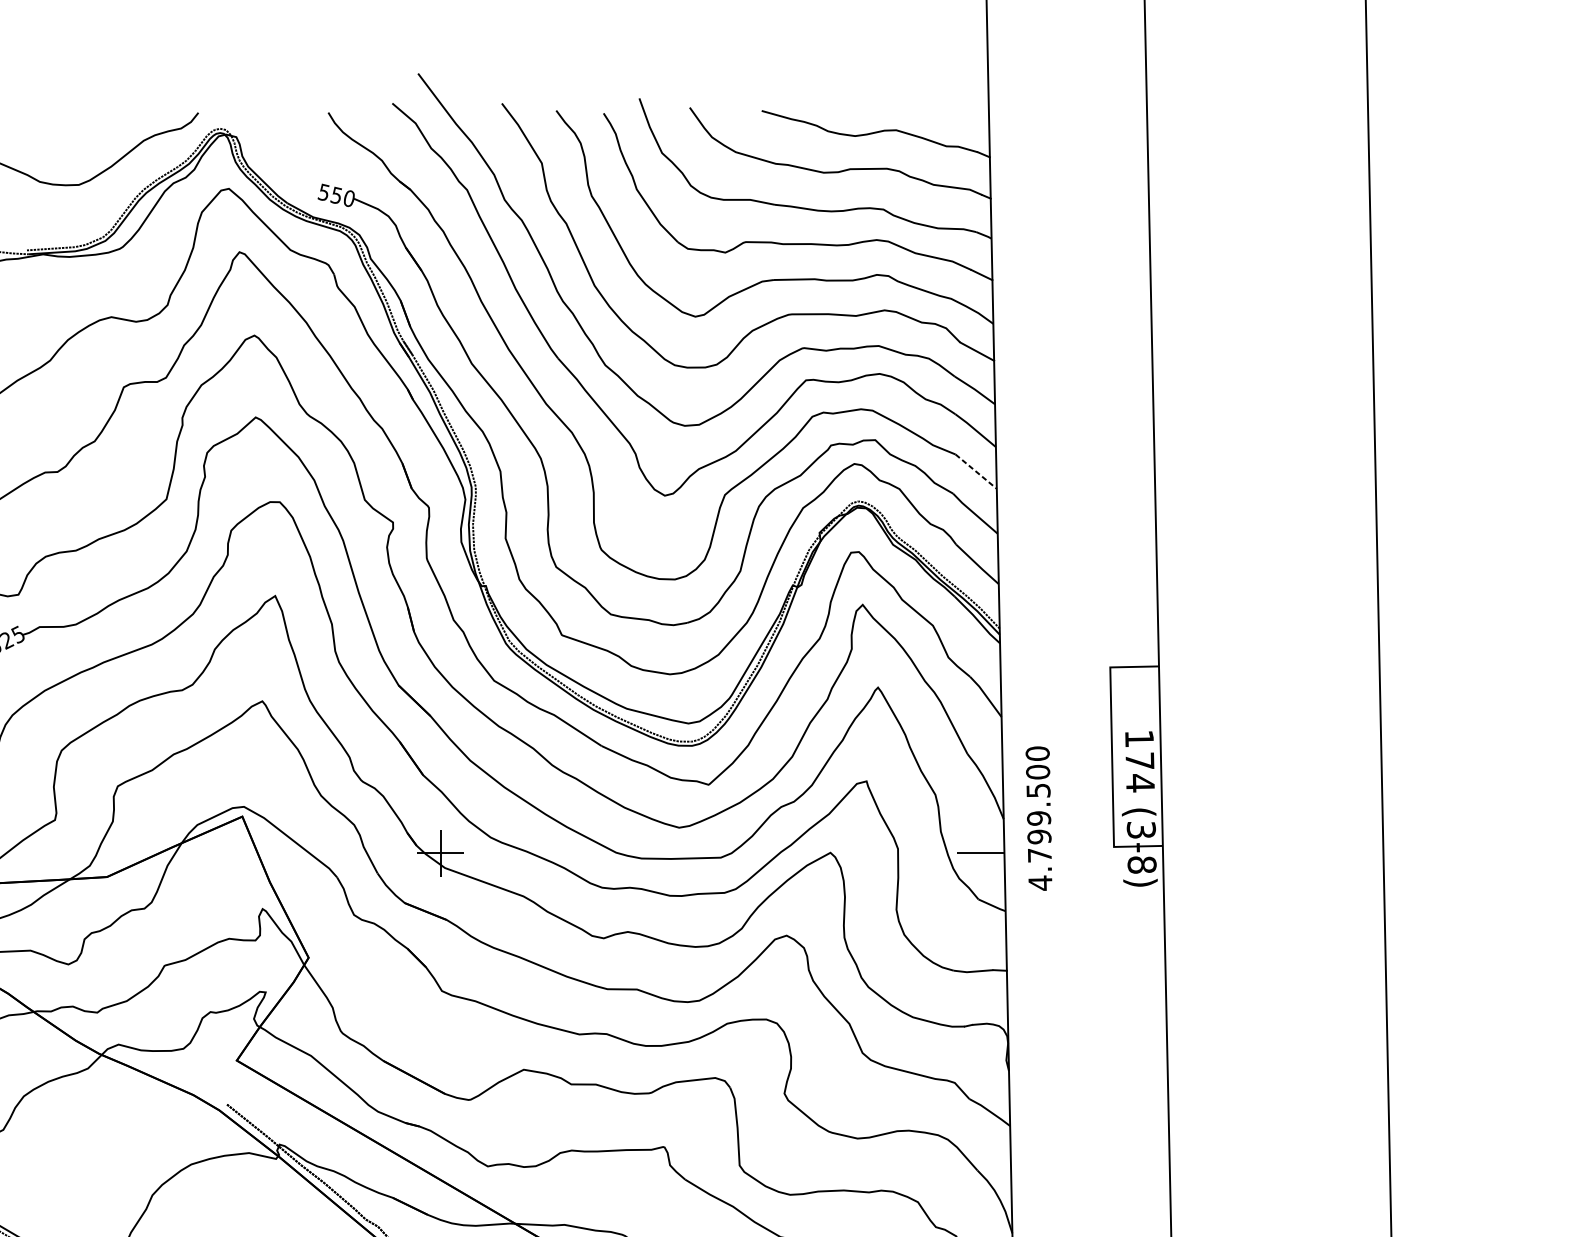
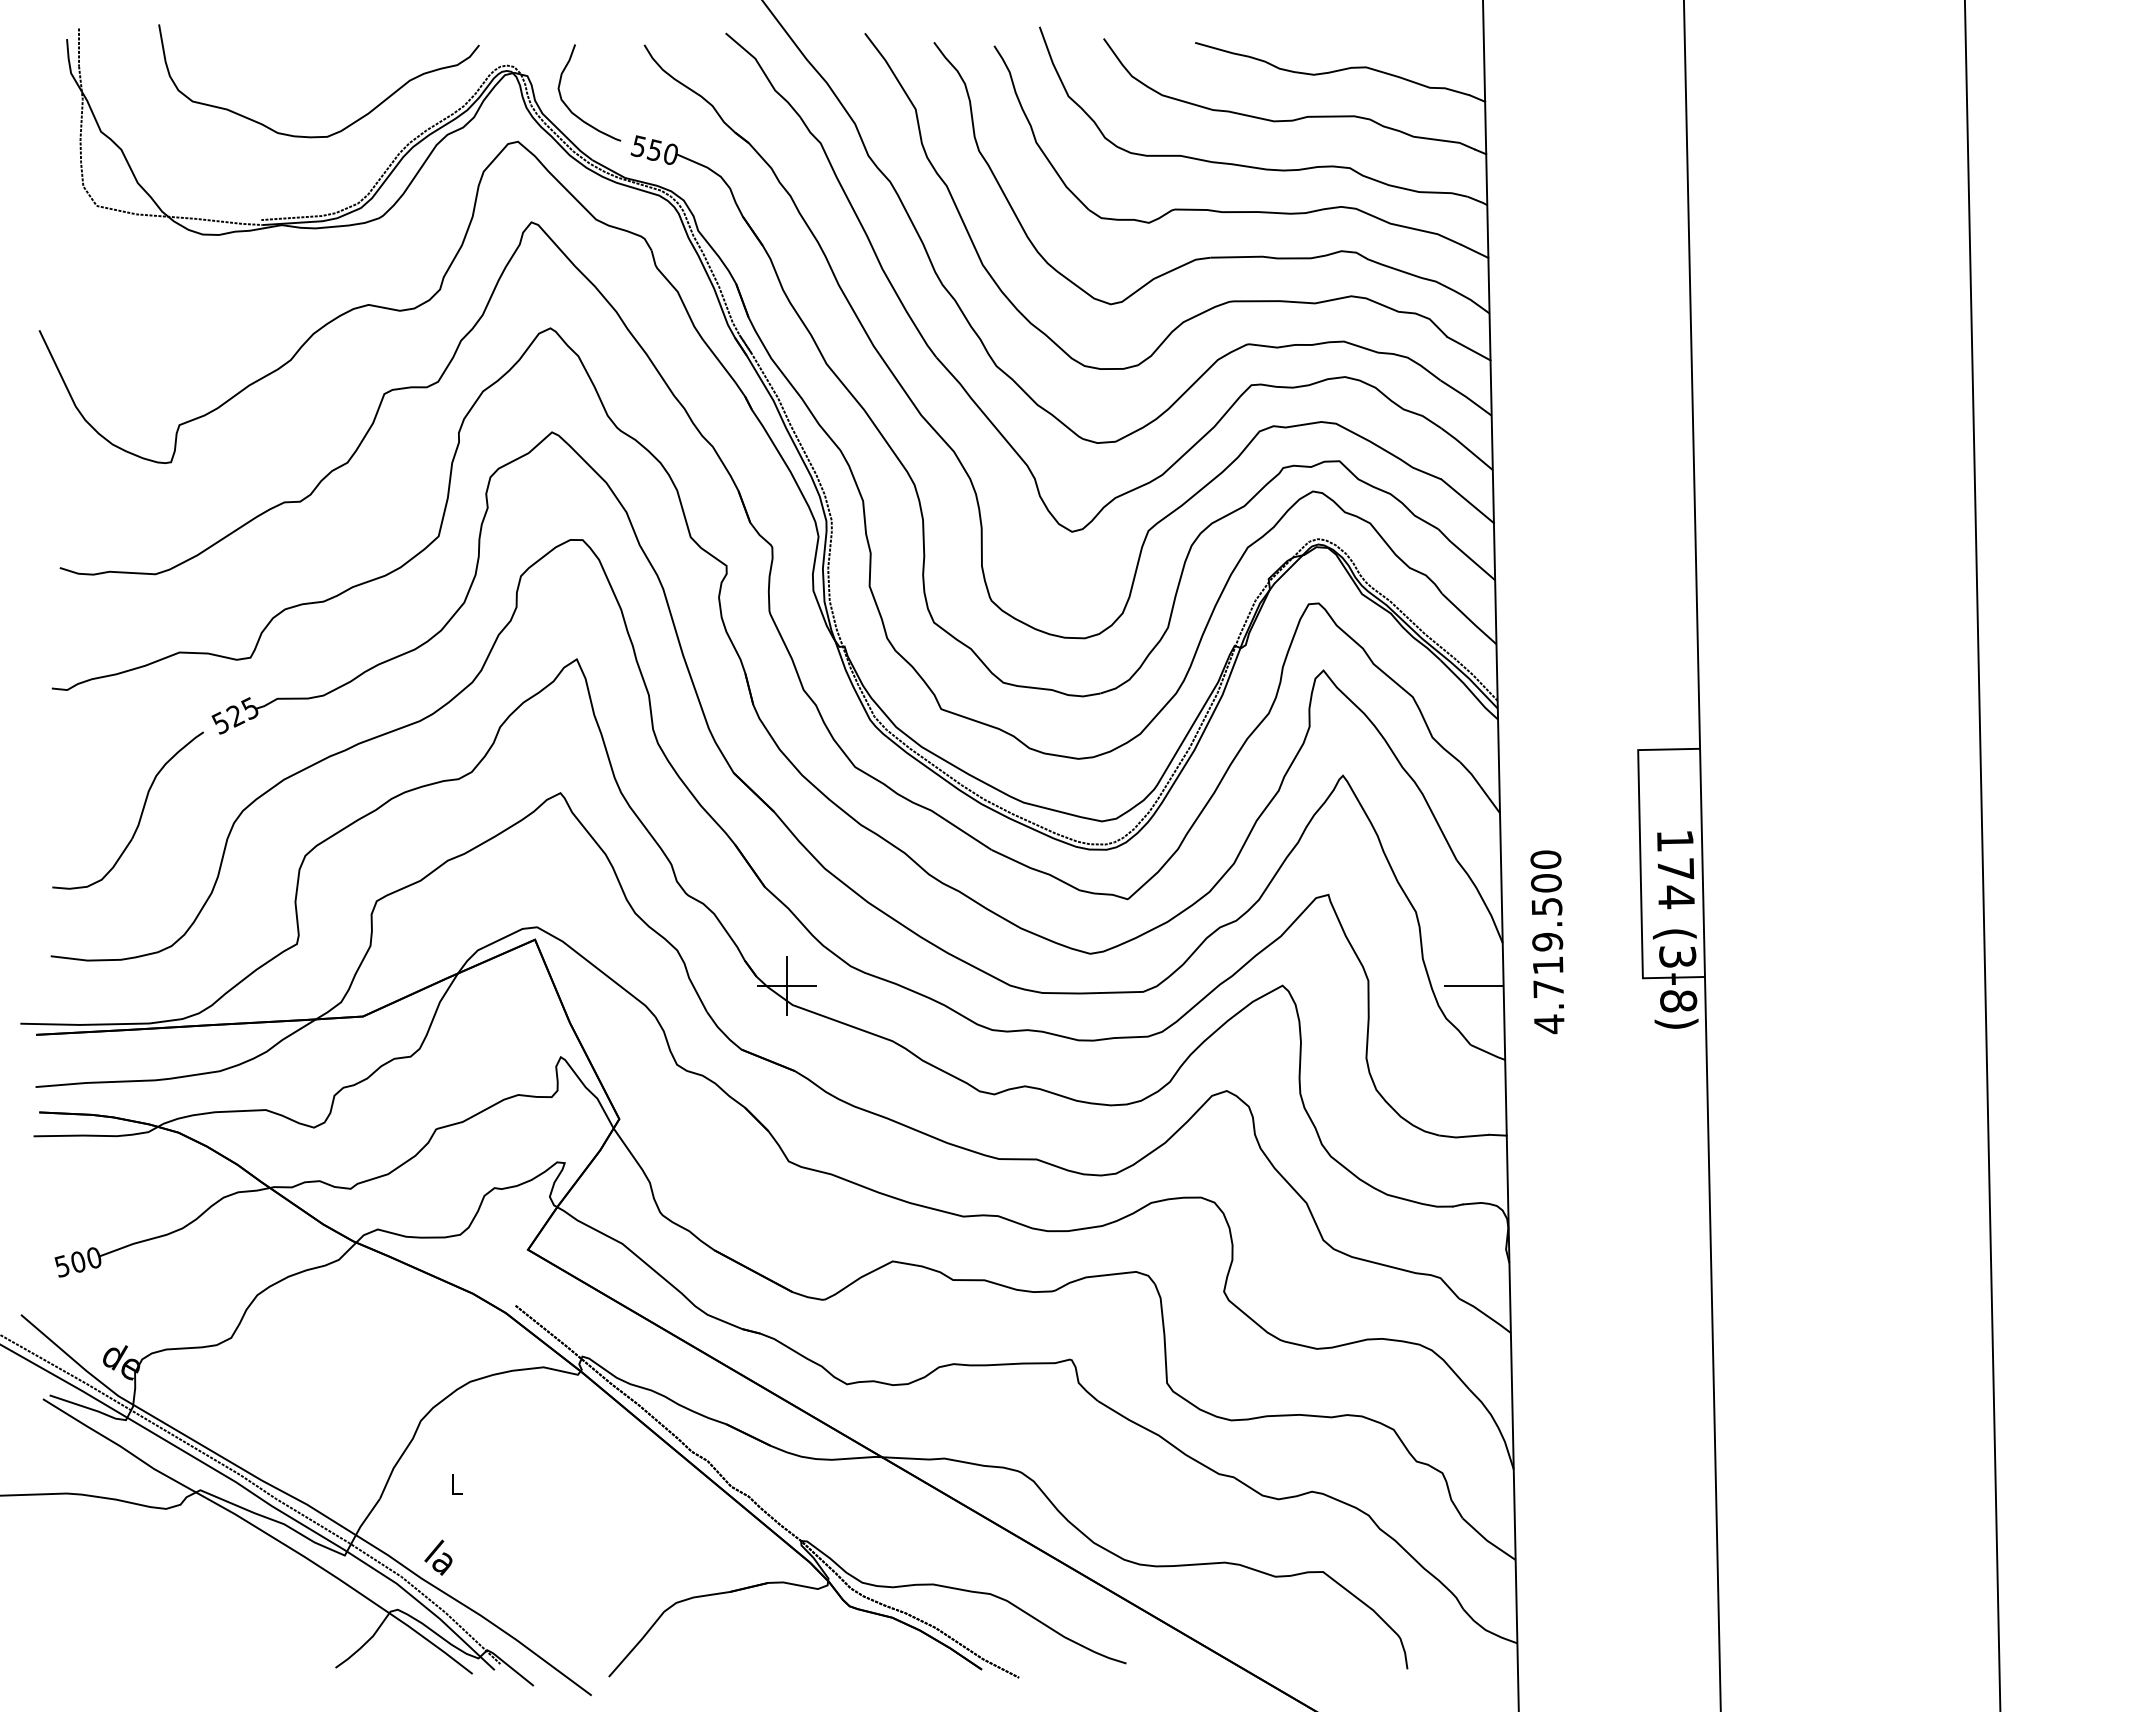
curve: (268, 161) -> (568, 106), added
line: (976, 471) -> (1468, 501), dashed -> solid
text: (1038, 836) -> (1547, 965), 4.799.500 -> 4.719.500

